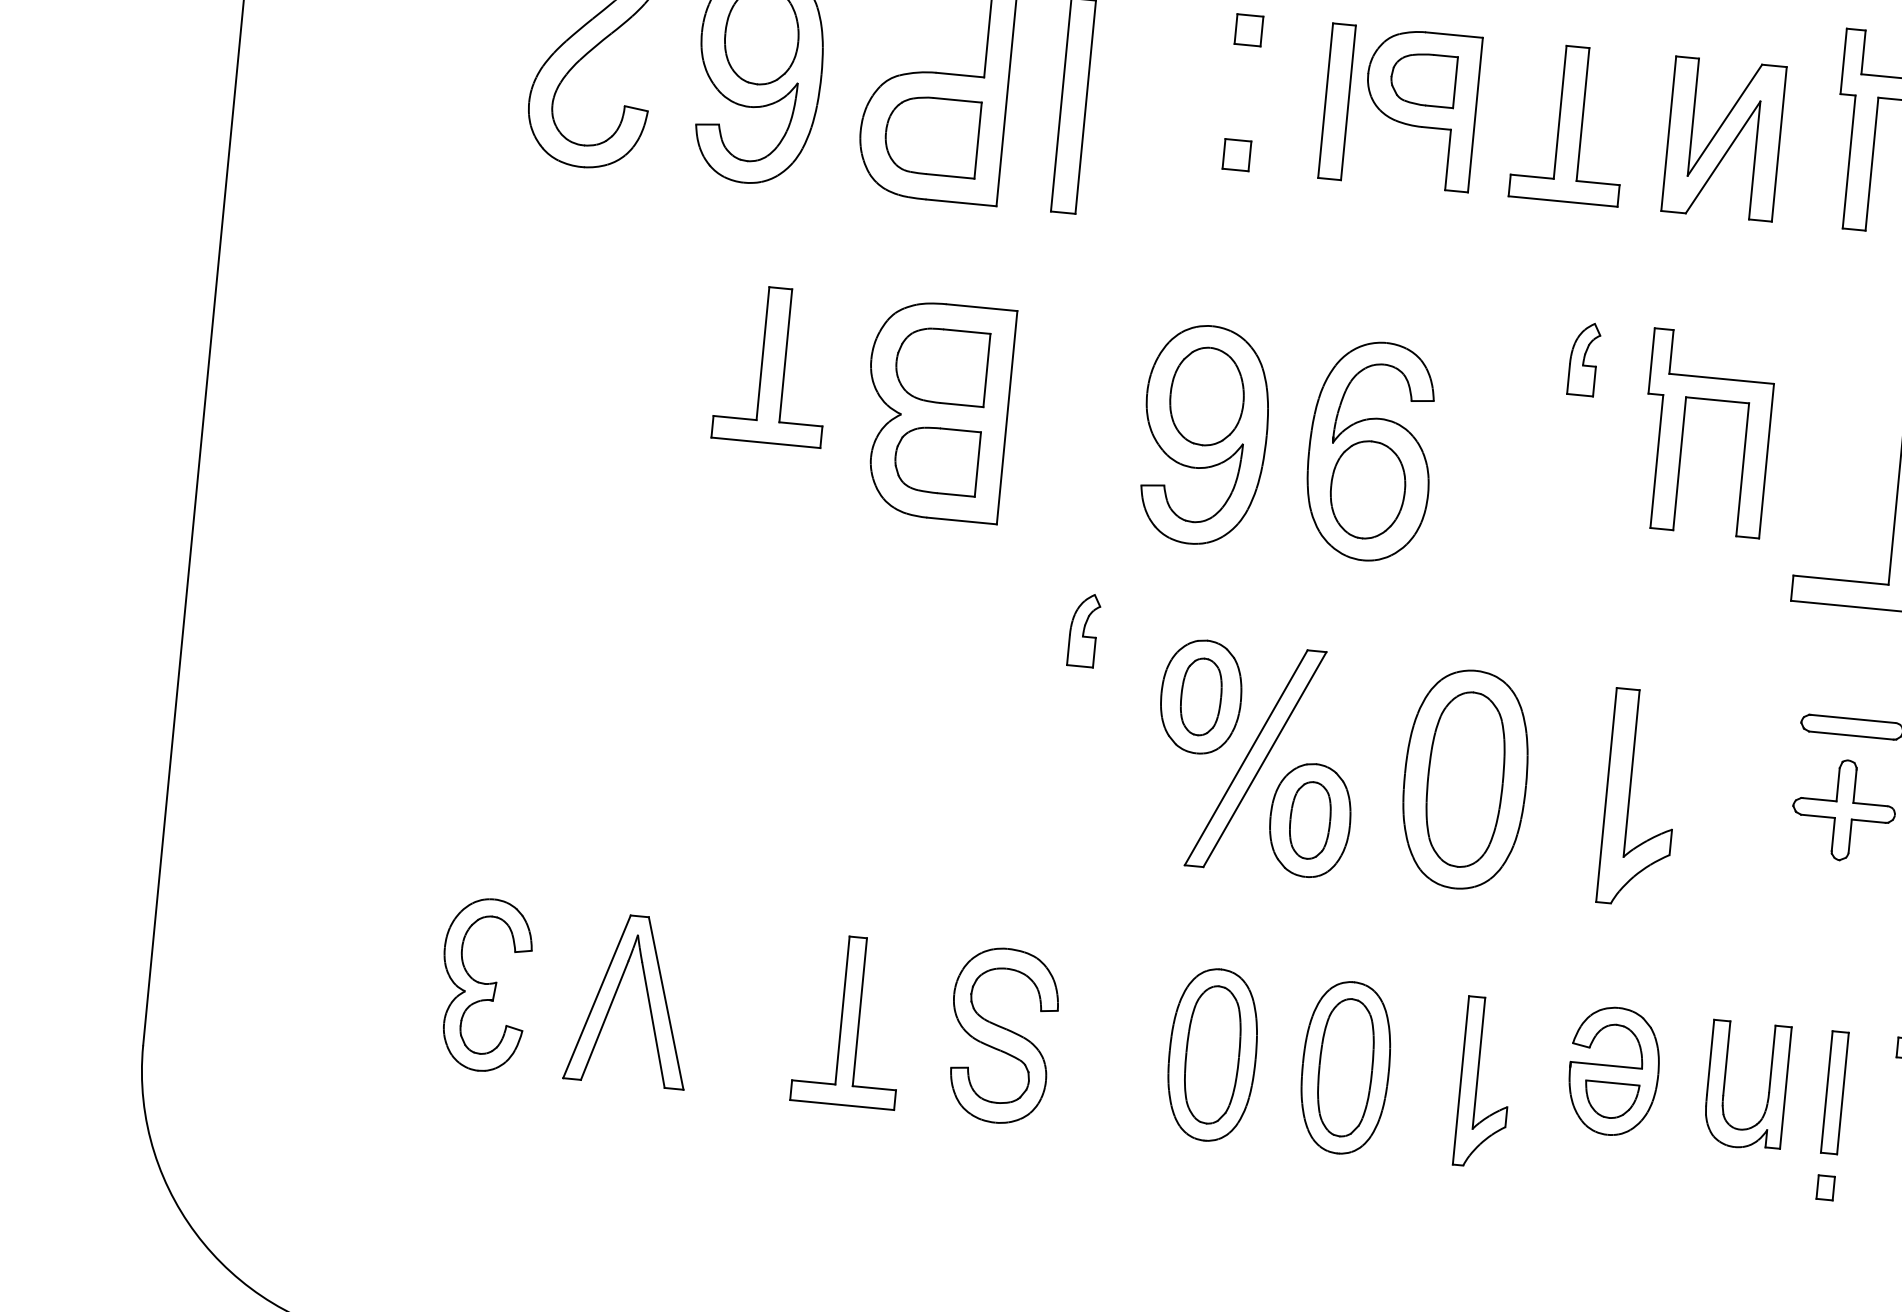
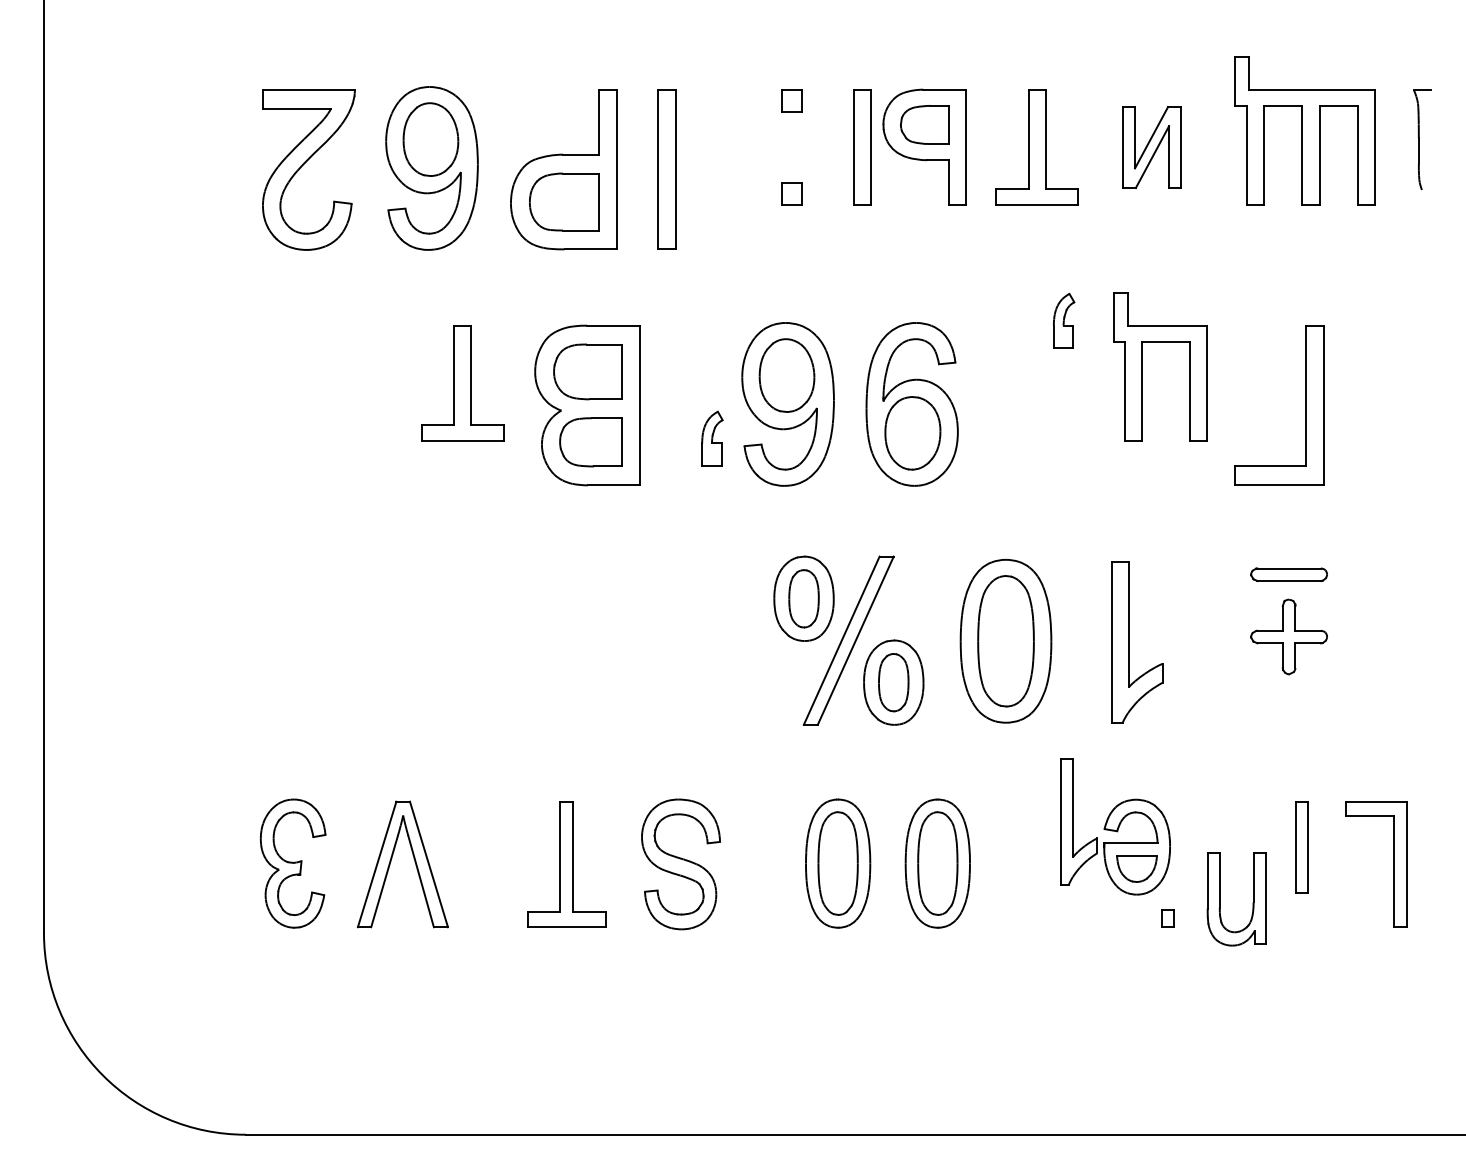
part: (1723, 138) -> (1151, 147), size x0.7
part: (1084, 630) -> (712, 438), moved
part: (1484, 1082) -> (1078, 821), moved
part: (1725, 1083) -> (1220, 899), moved
part: (1824, 1187) -> (1167, 918), moved

